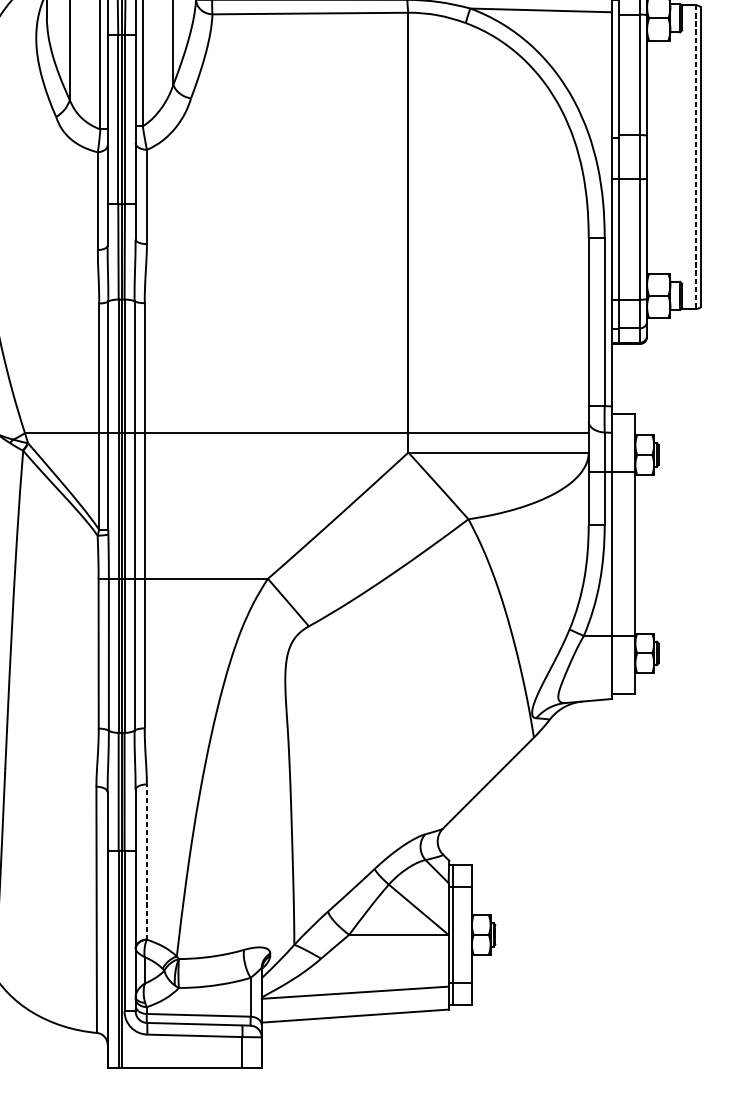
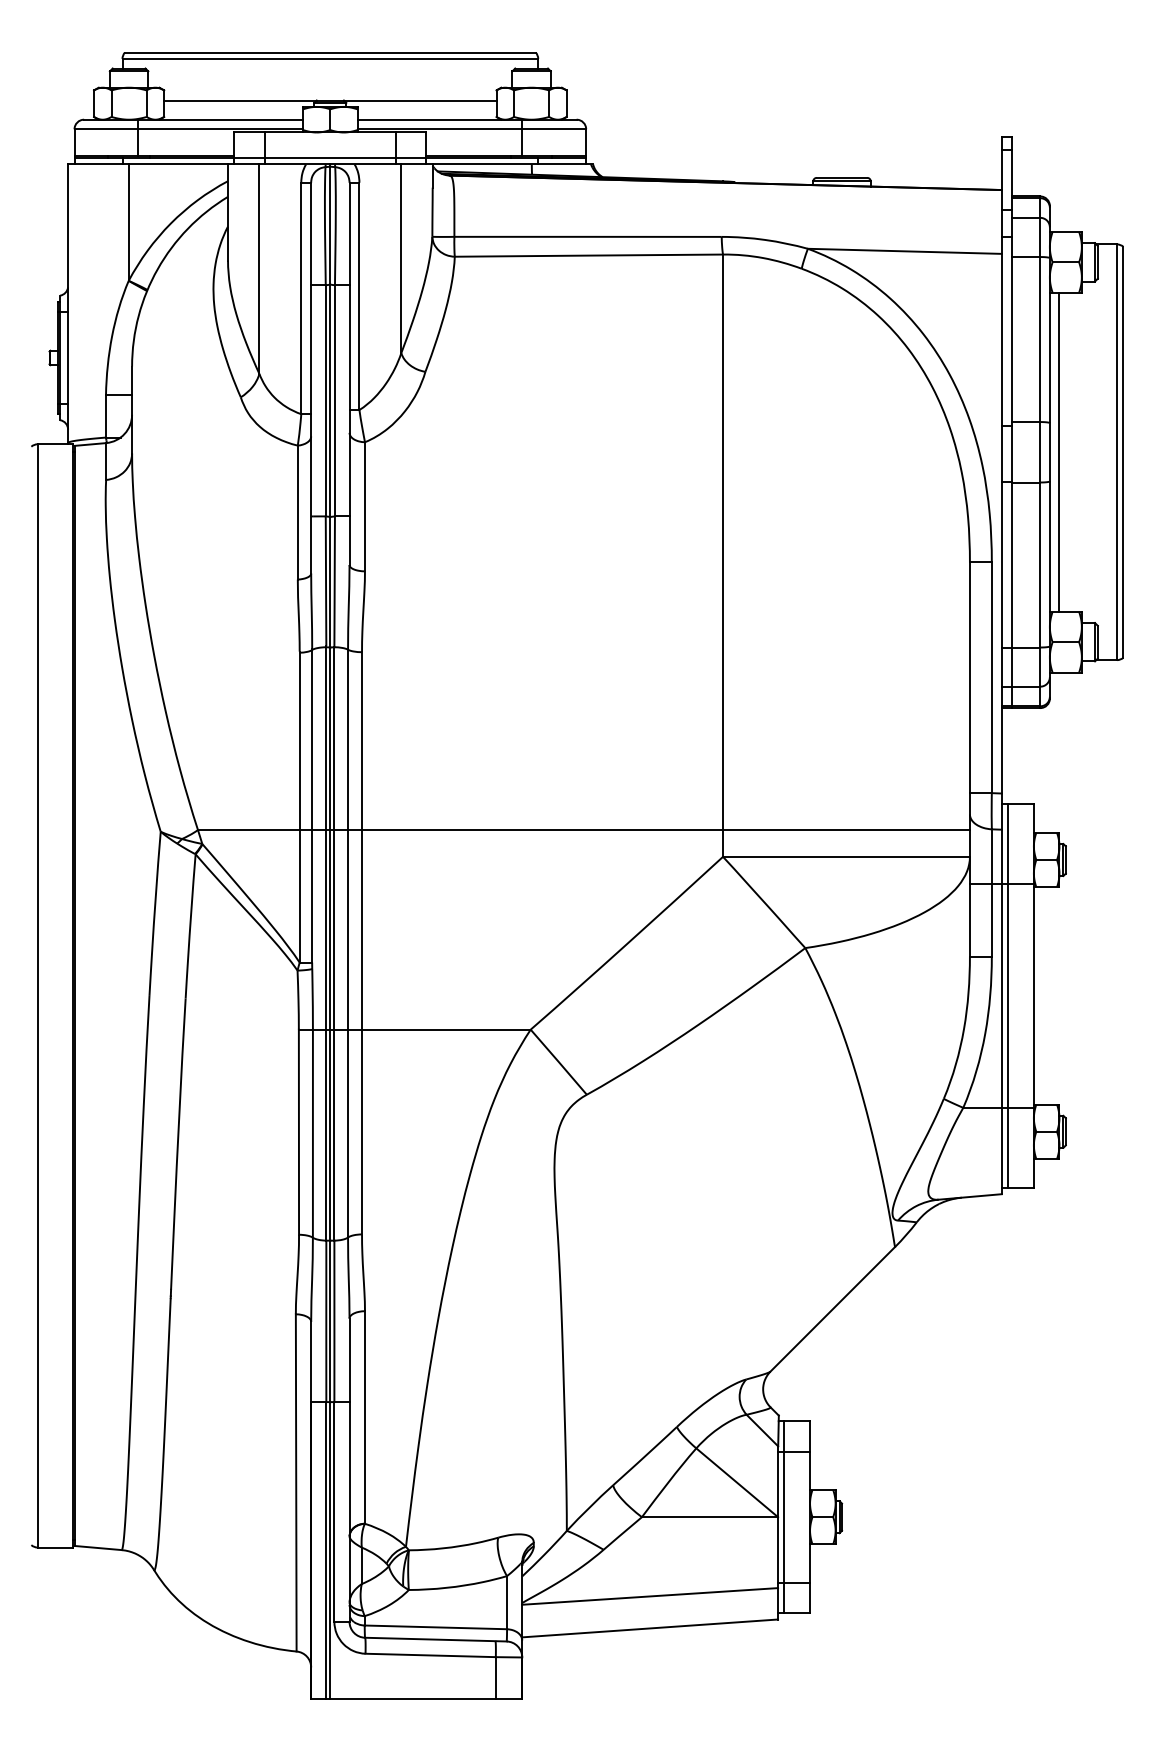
line: (654, 156) -> (1059, 451), added
line: (696, 157) -> (1117, 452), dashed -> solid
line: (616, 553) -> (1008, 995), added
line: (147, 862) -> (365, 1417), dashed -> solid

